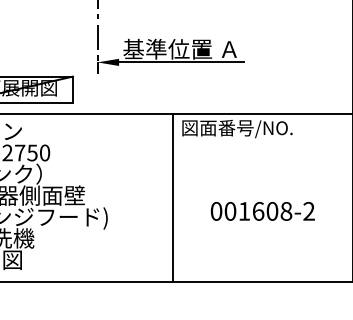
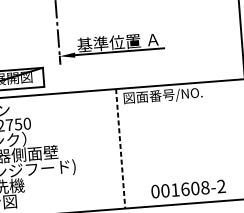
line: (172, 198) -> (120, 149), solid -> dashed
text: (262, 211) -> (188, 189), moved

